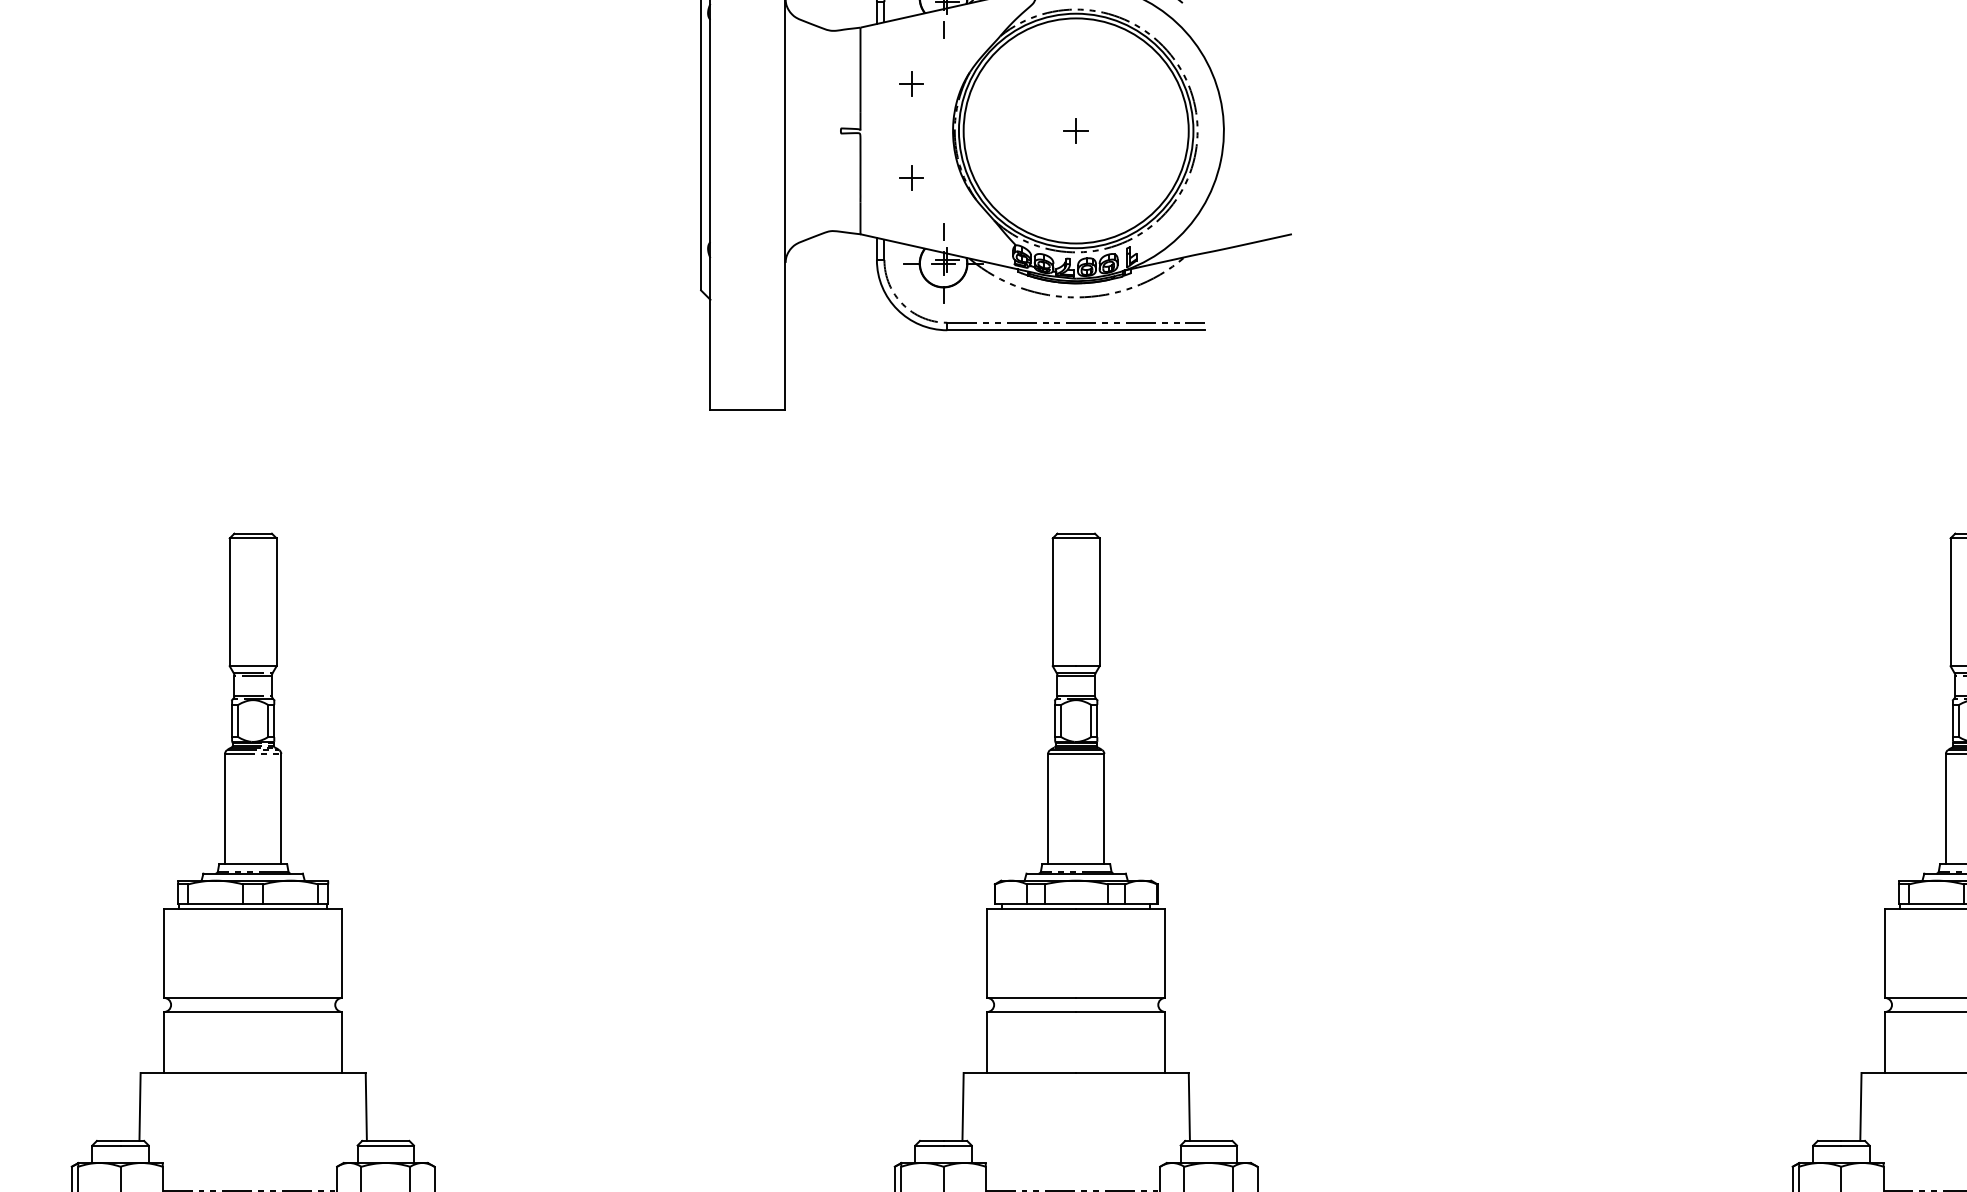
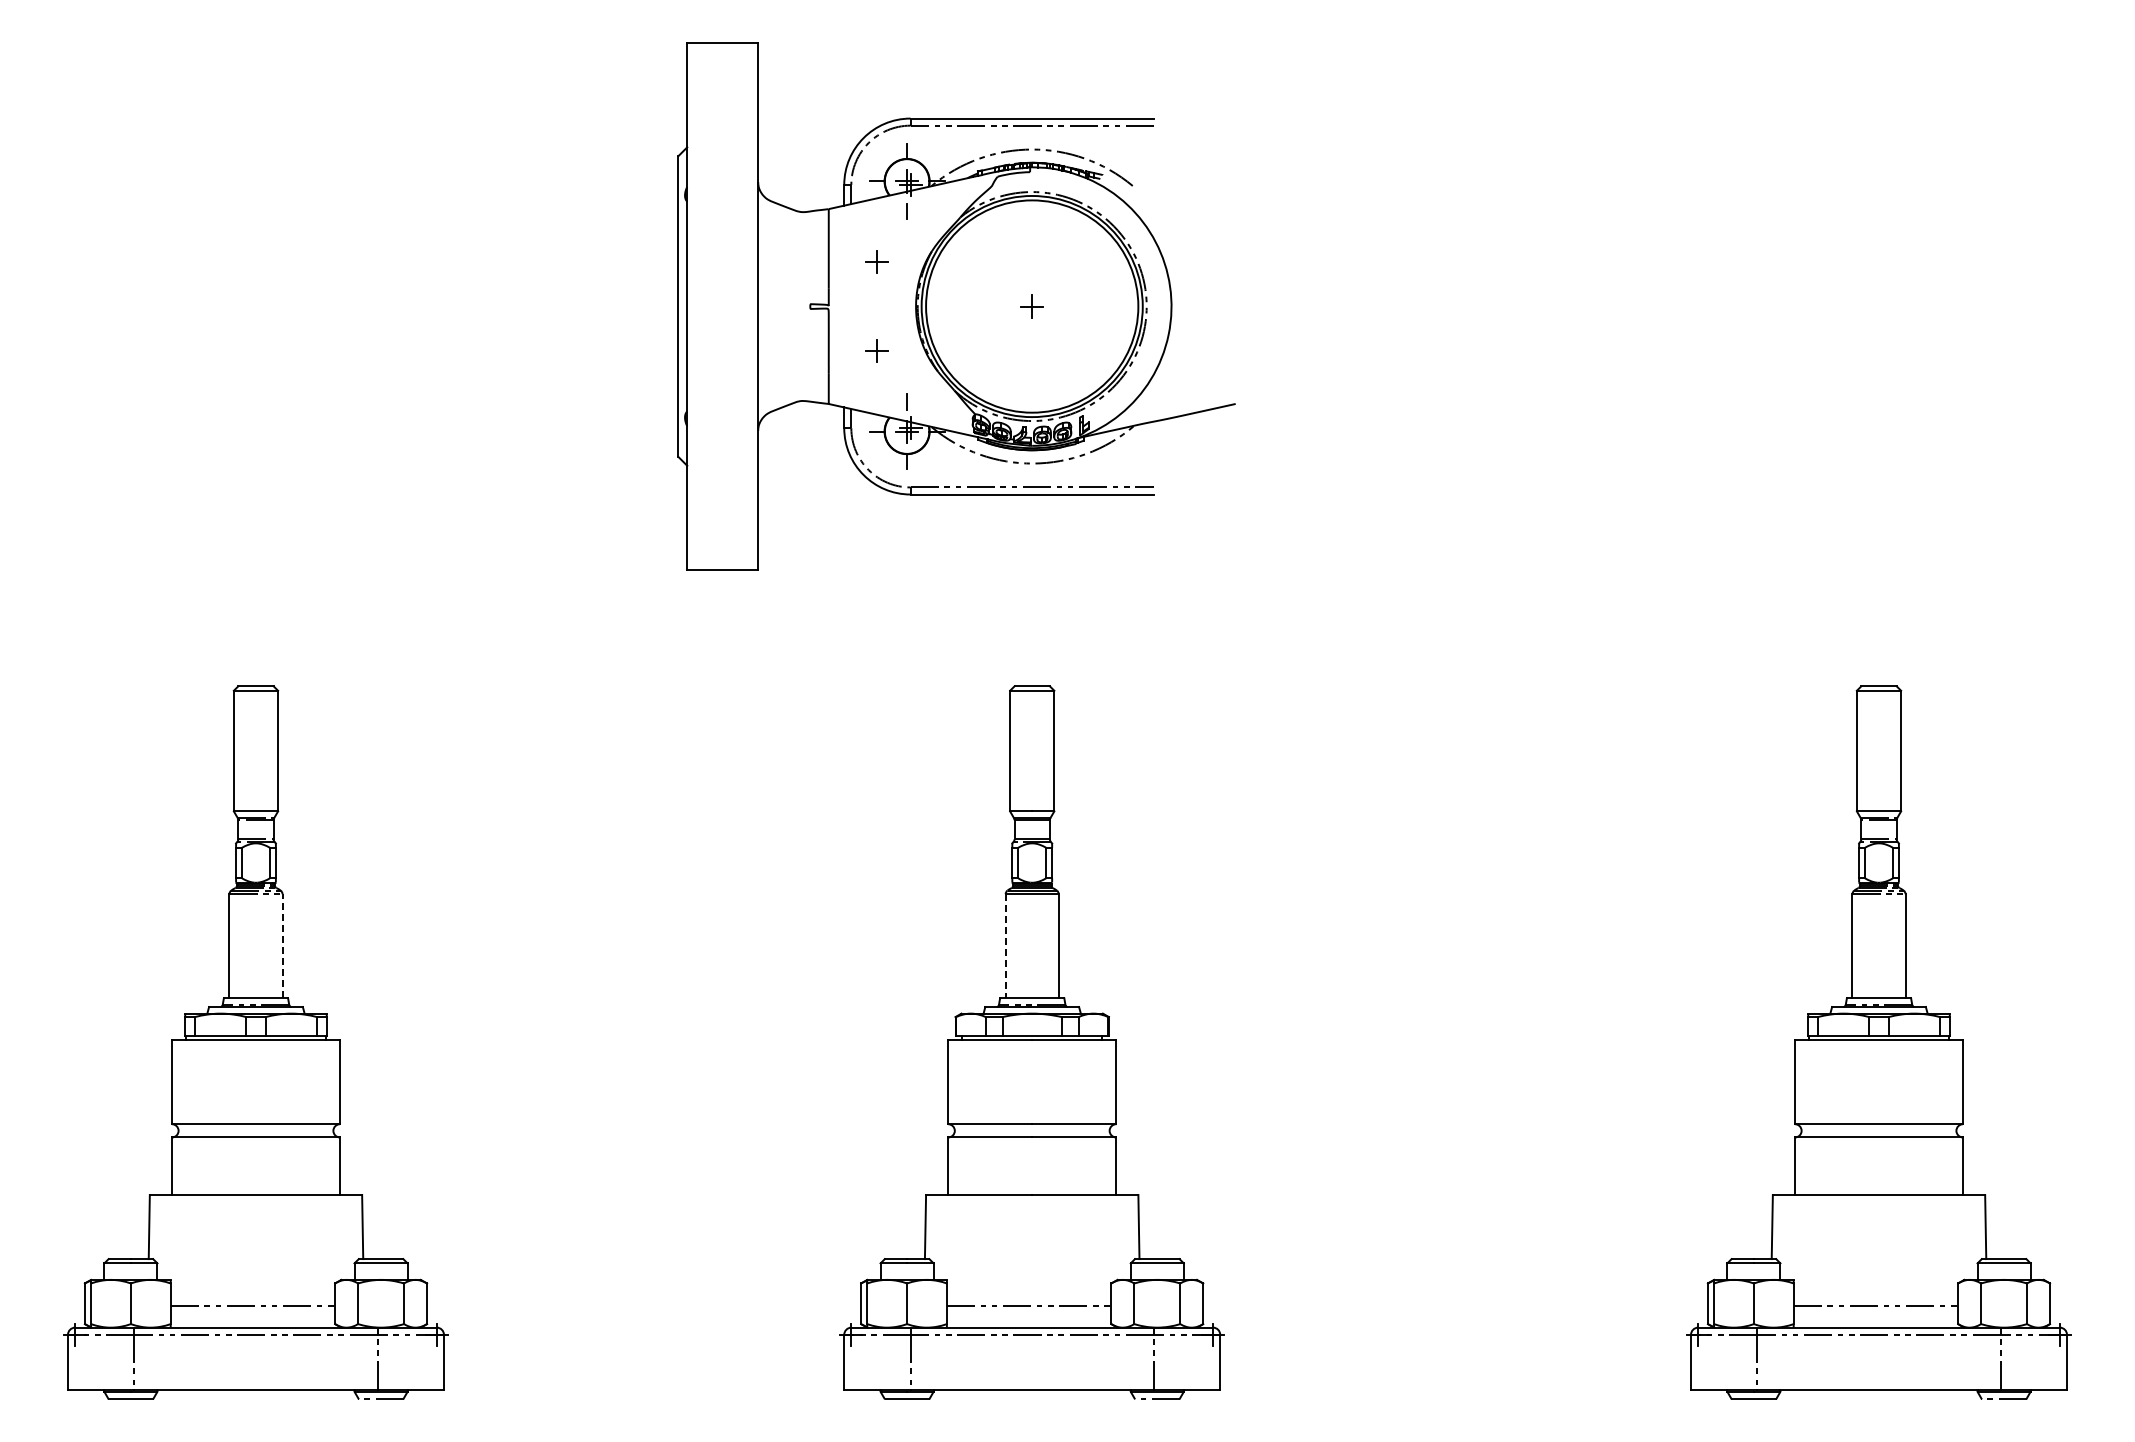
line: (281, 809) -> (282, 946), solid -> dashed
line: (1047, 809) -> (1005, 946), solid -> dashed

